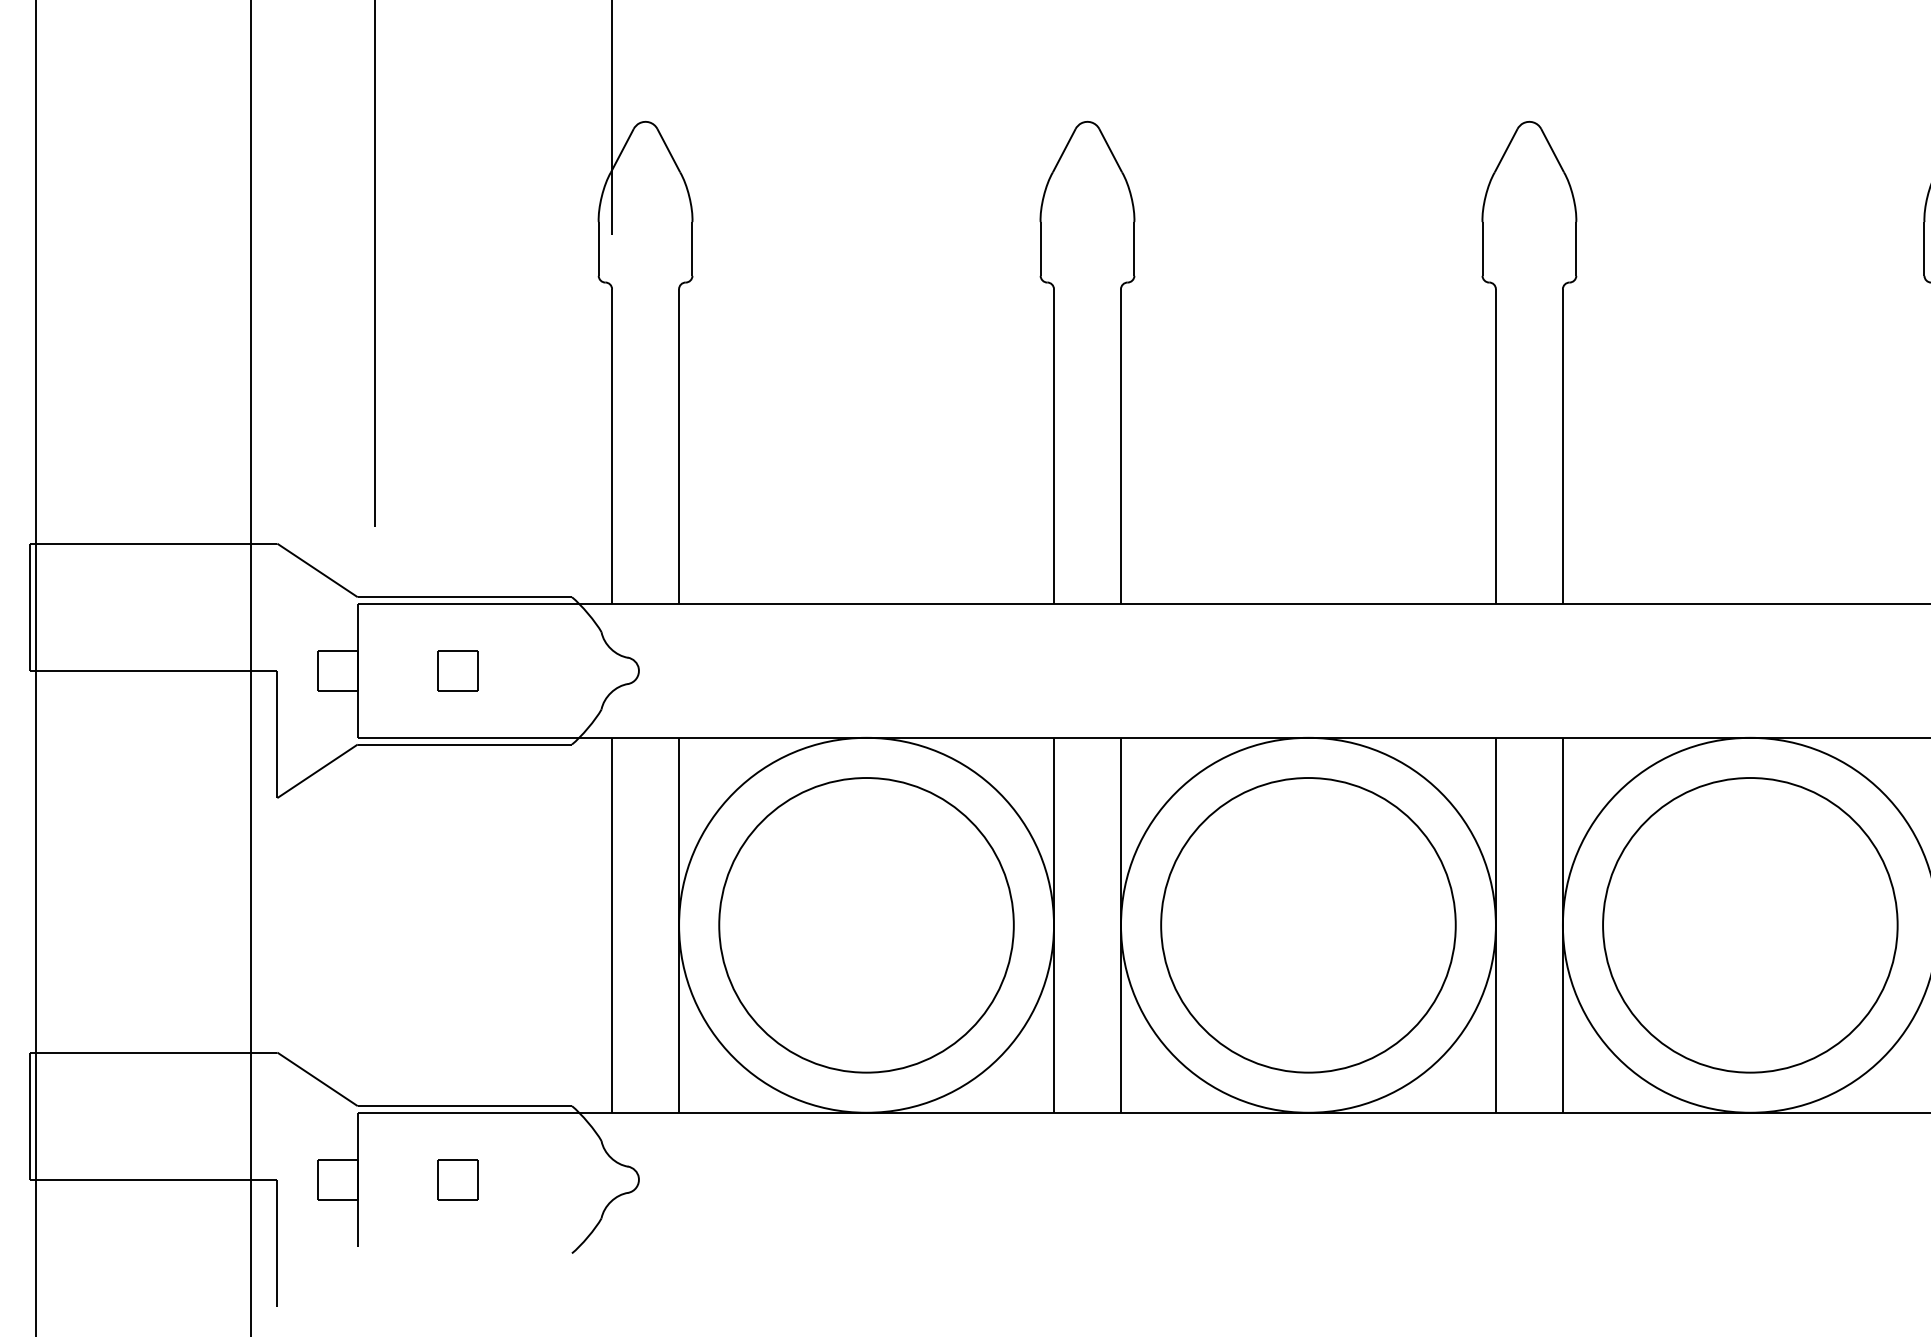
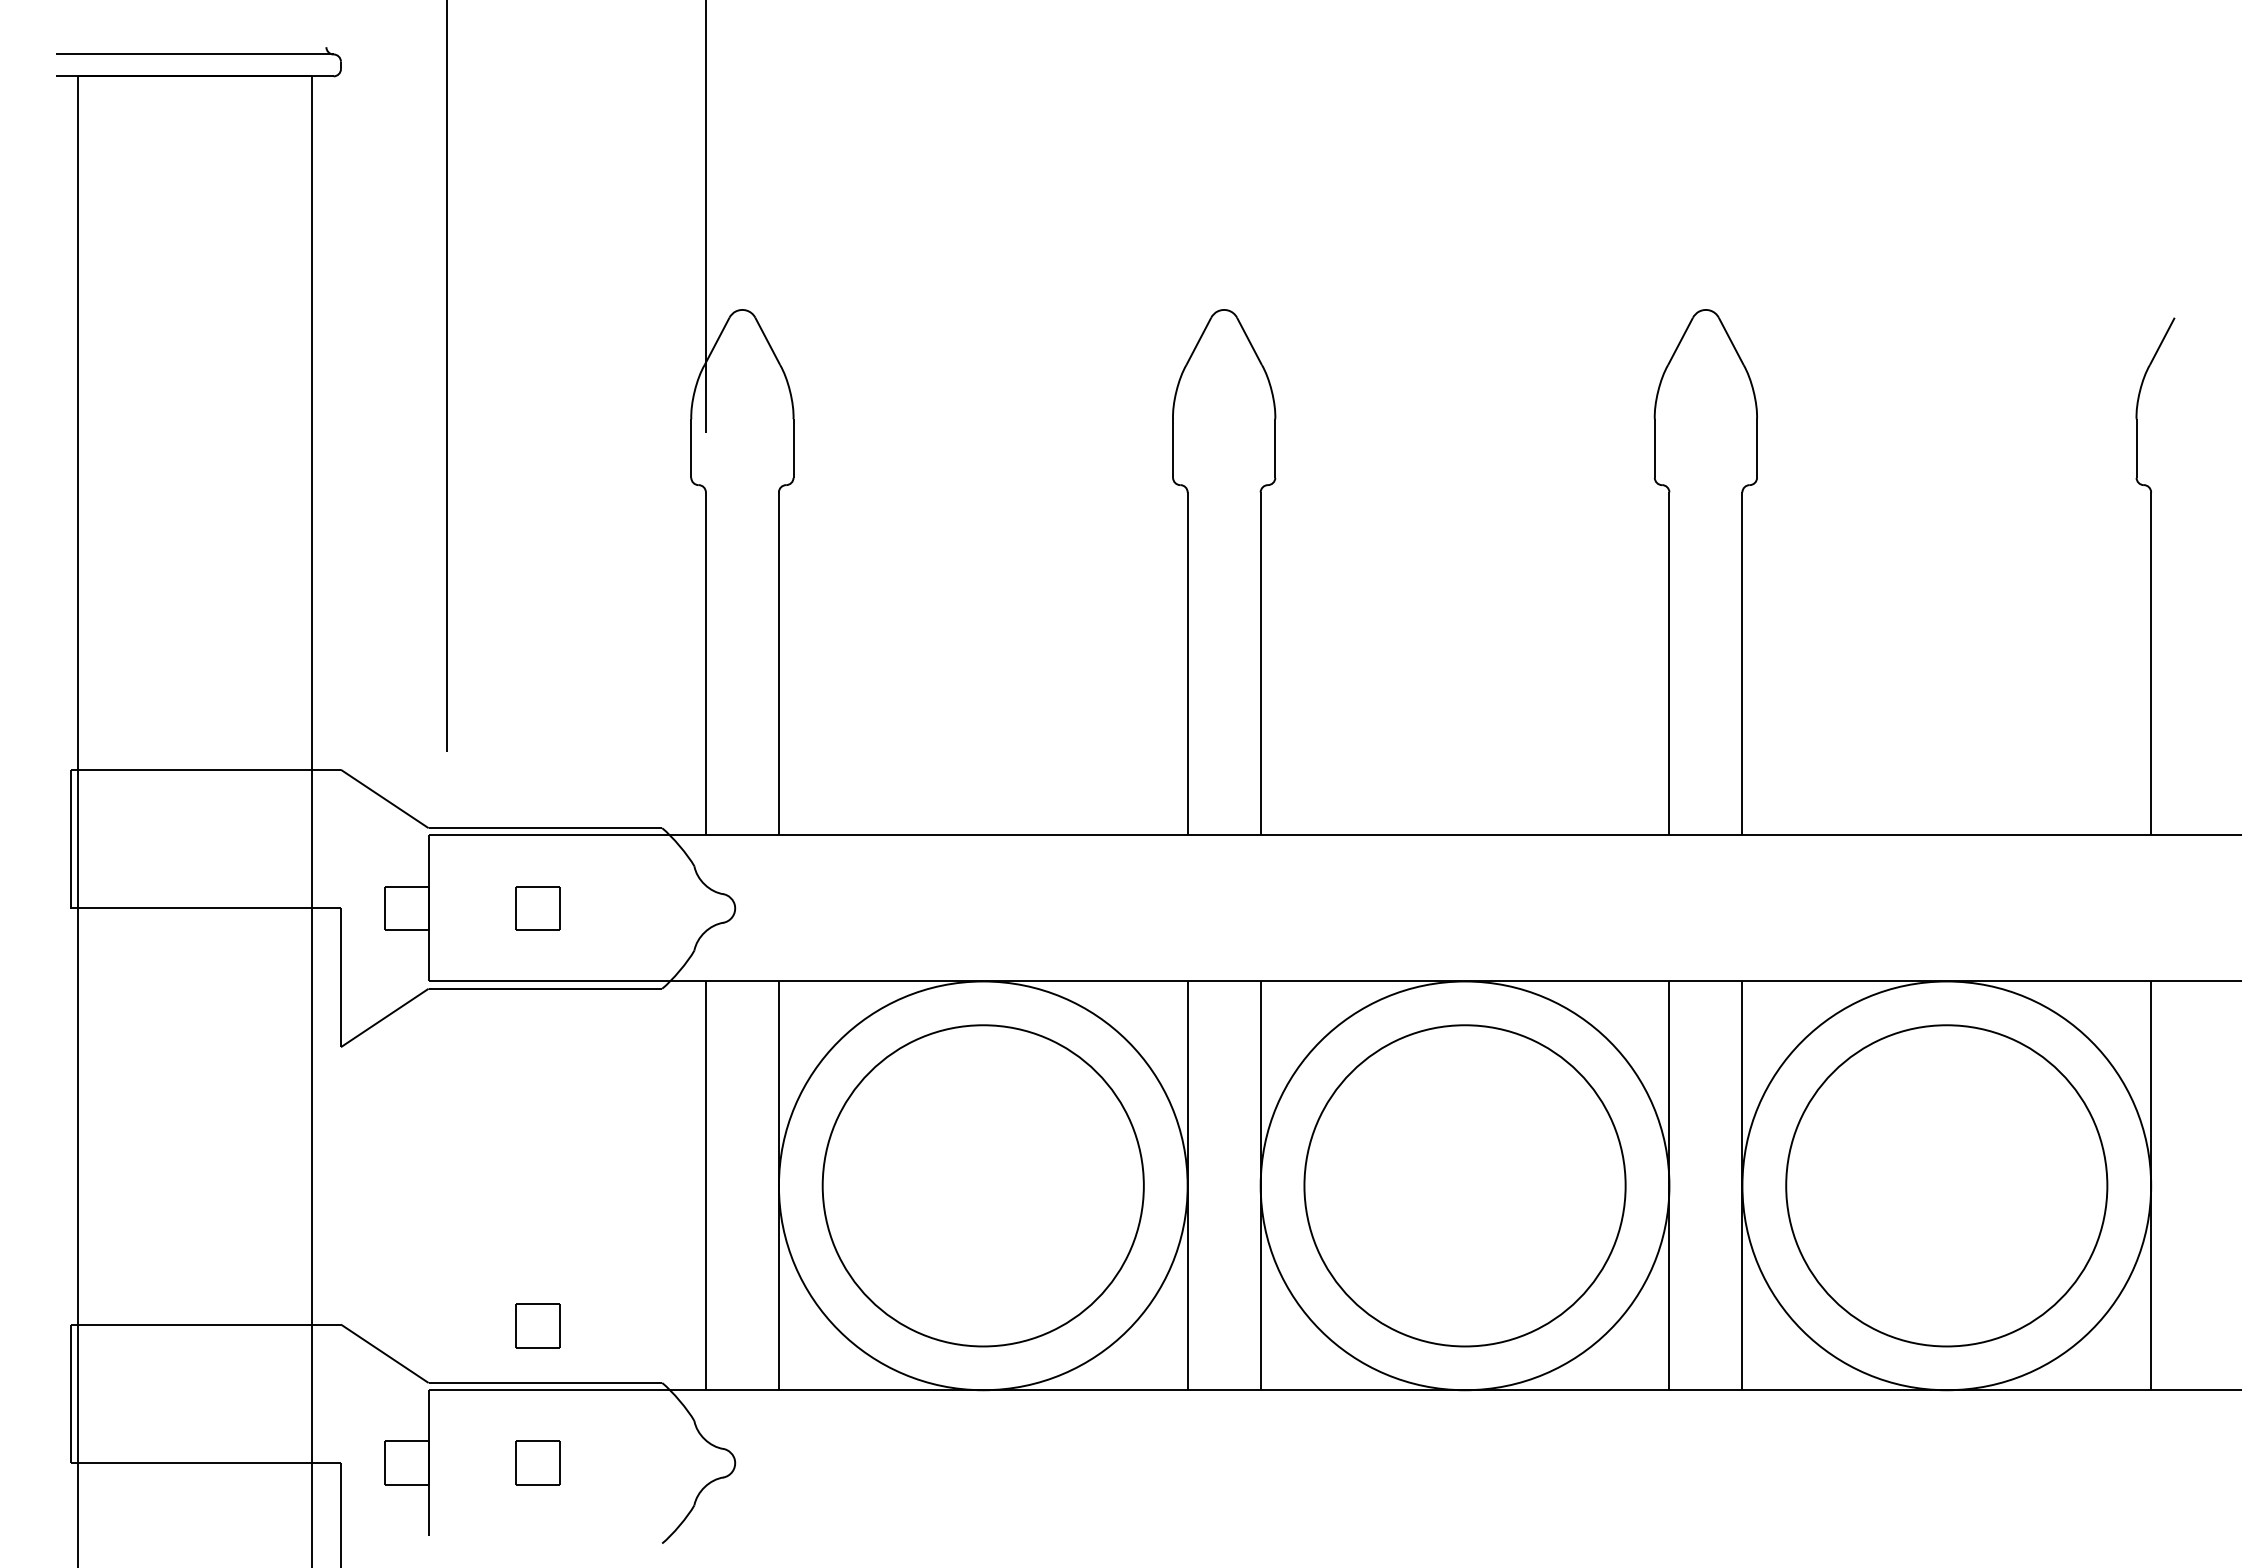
part: (457, 1053) -> (537, 1325), added

